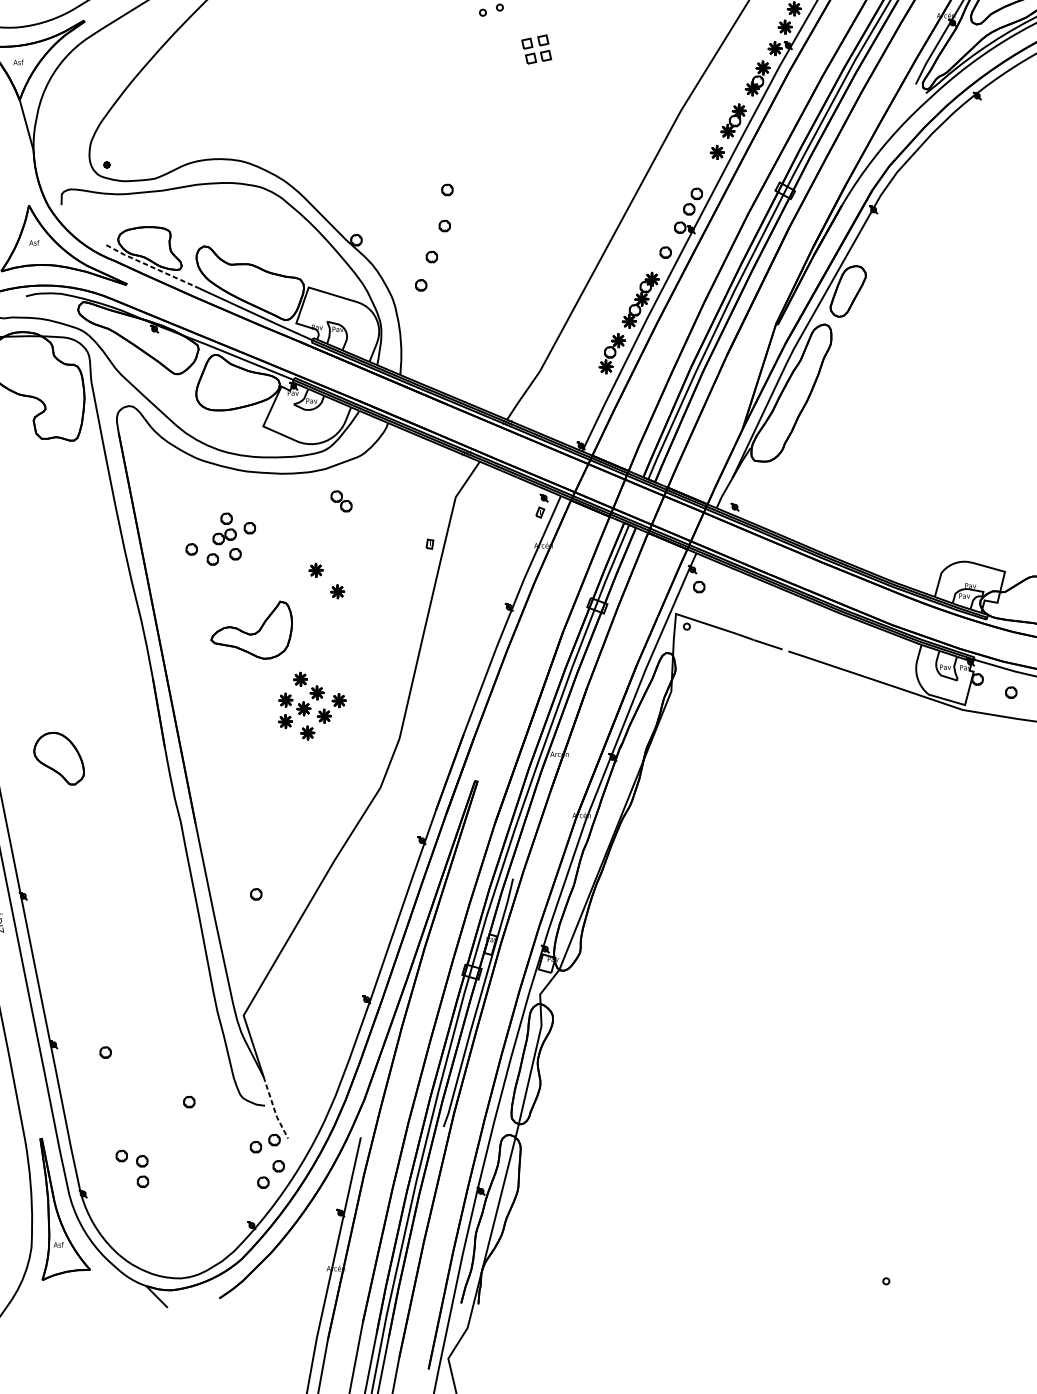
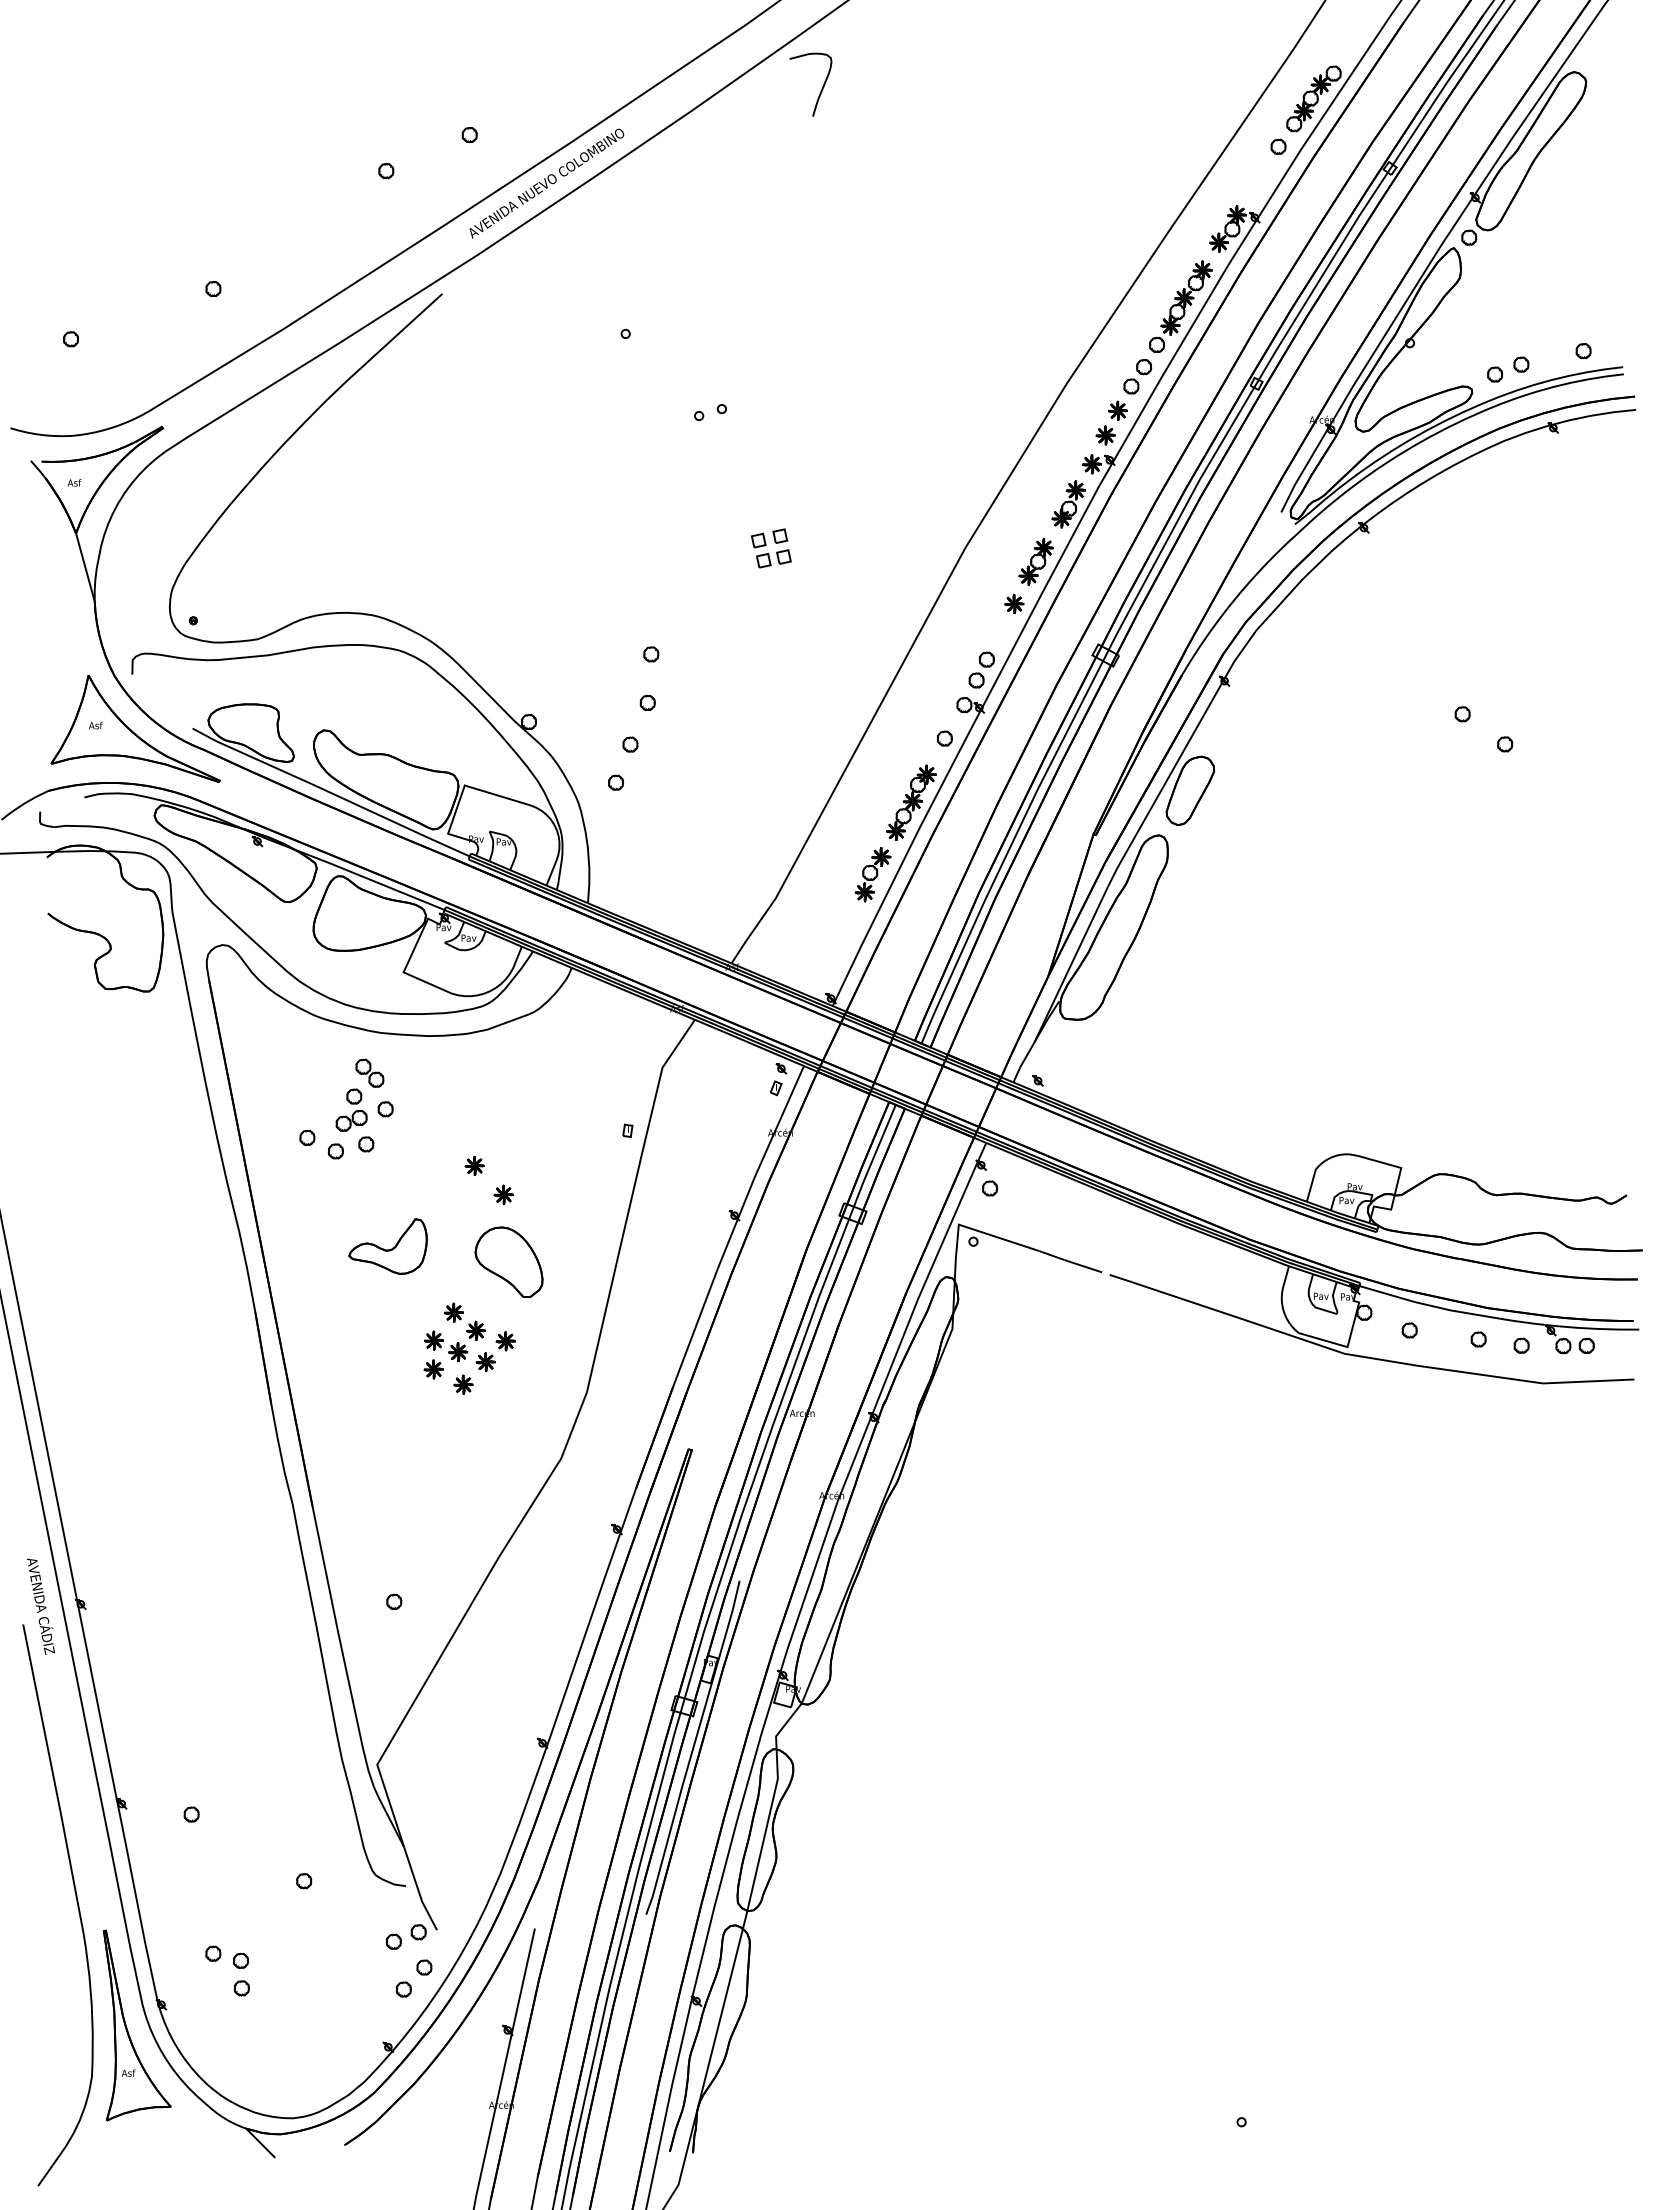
part: (536, 49) -> (771, 548), moved
line: (150, 266) -> (251, 757), dashed -> solid
part: (341, 500) -> (369, 1072), moved
part: (251, 630) -> (387, 1246), size x0.71
part: (58, 758) -> (508, 1261), moved
line: (274, 1108) -> (418, 1889), dashed -> solid

